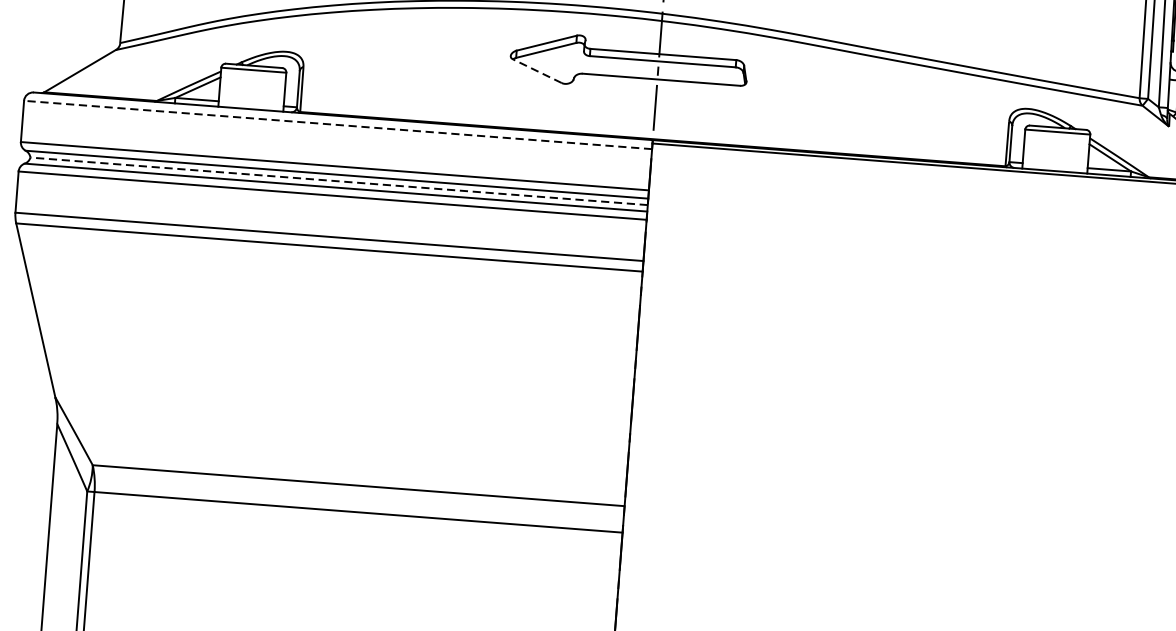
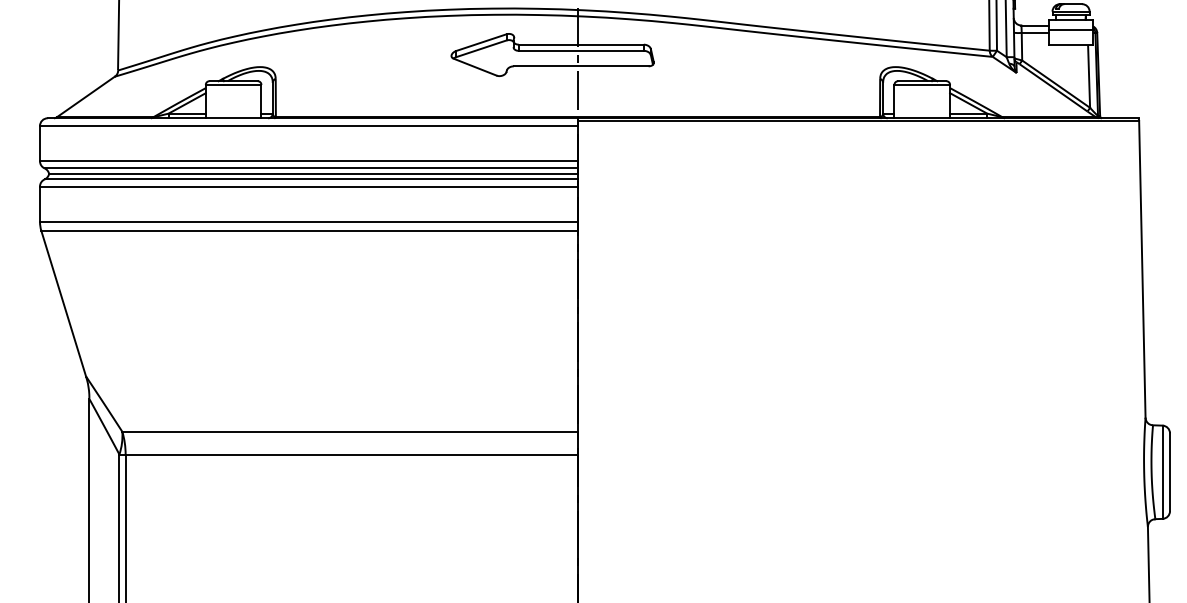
line: (537, 71) -> (475, 67), dashed -> solid
line: (337, 125) -> (308, 126), dashed -> solid
line: (339, 180) -> (313, 173), dashed -> solid

